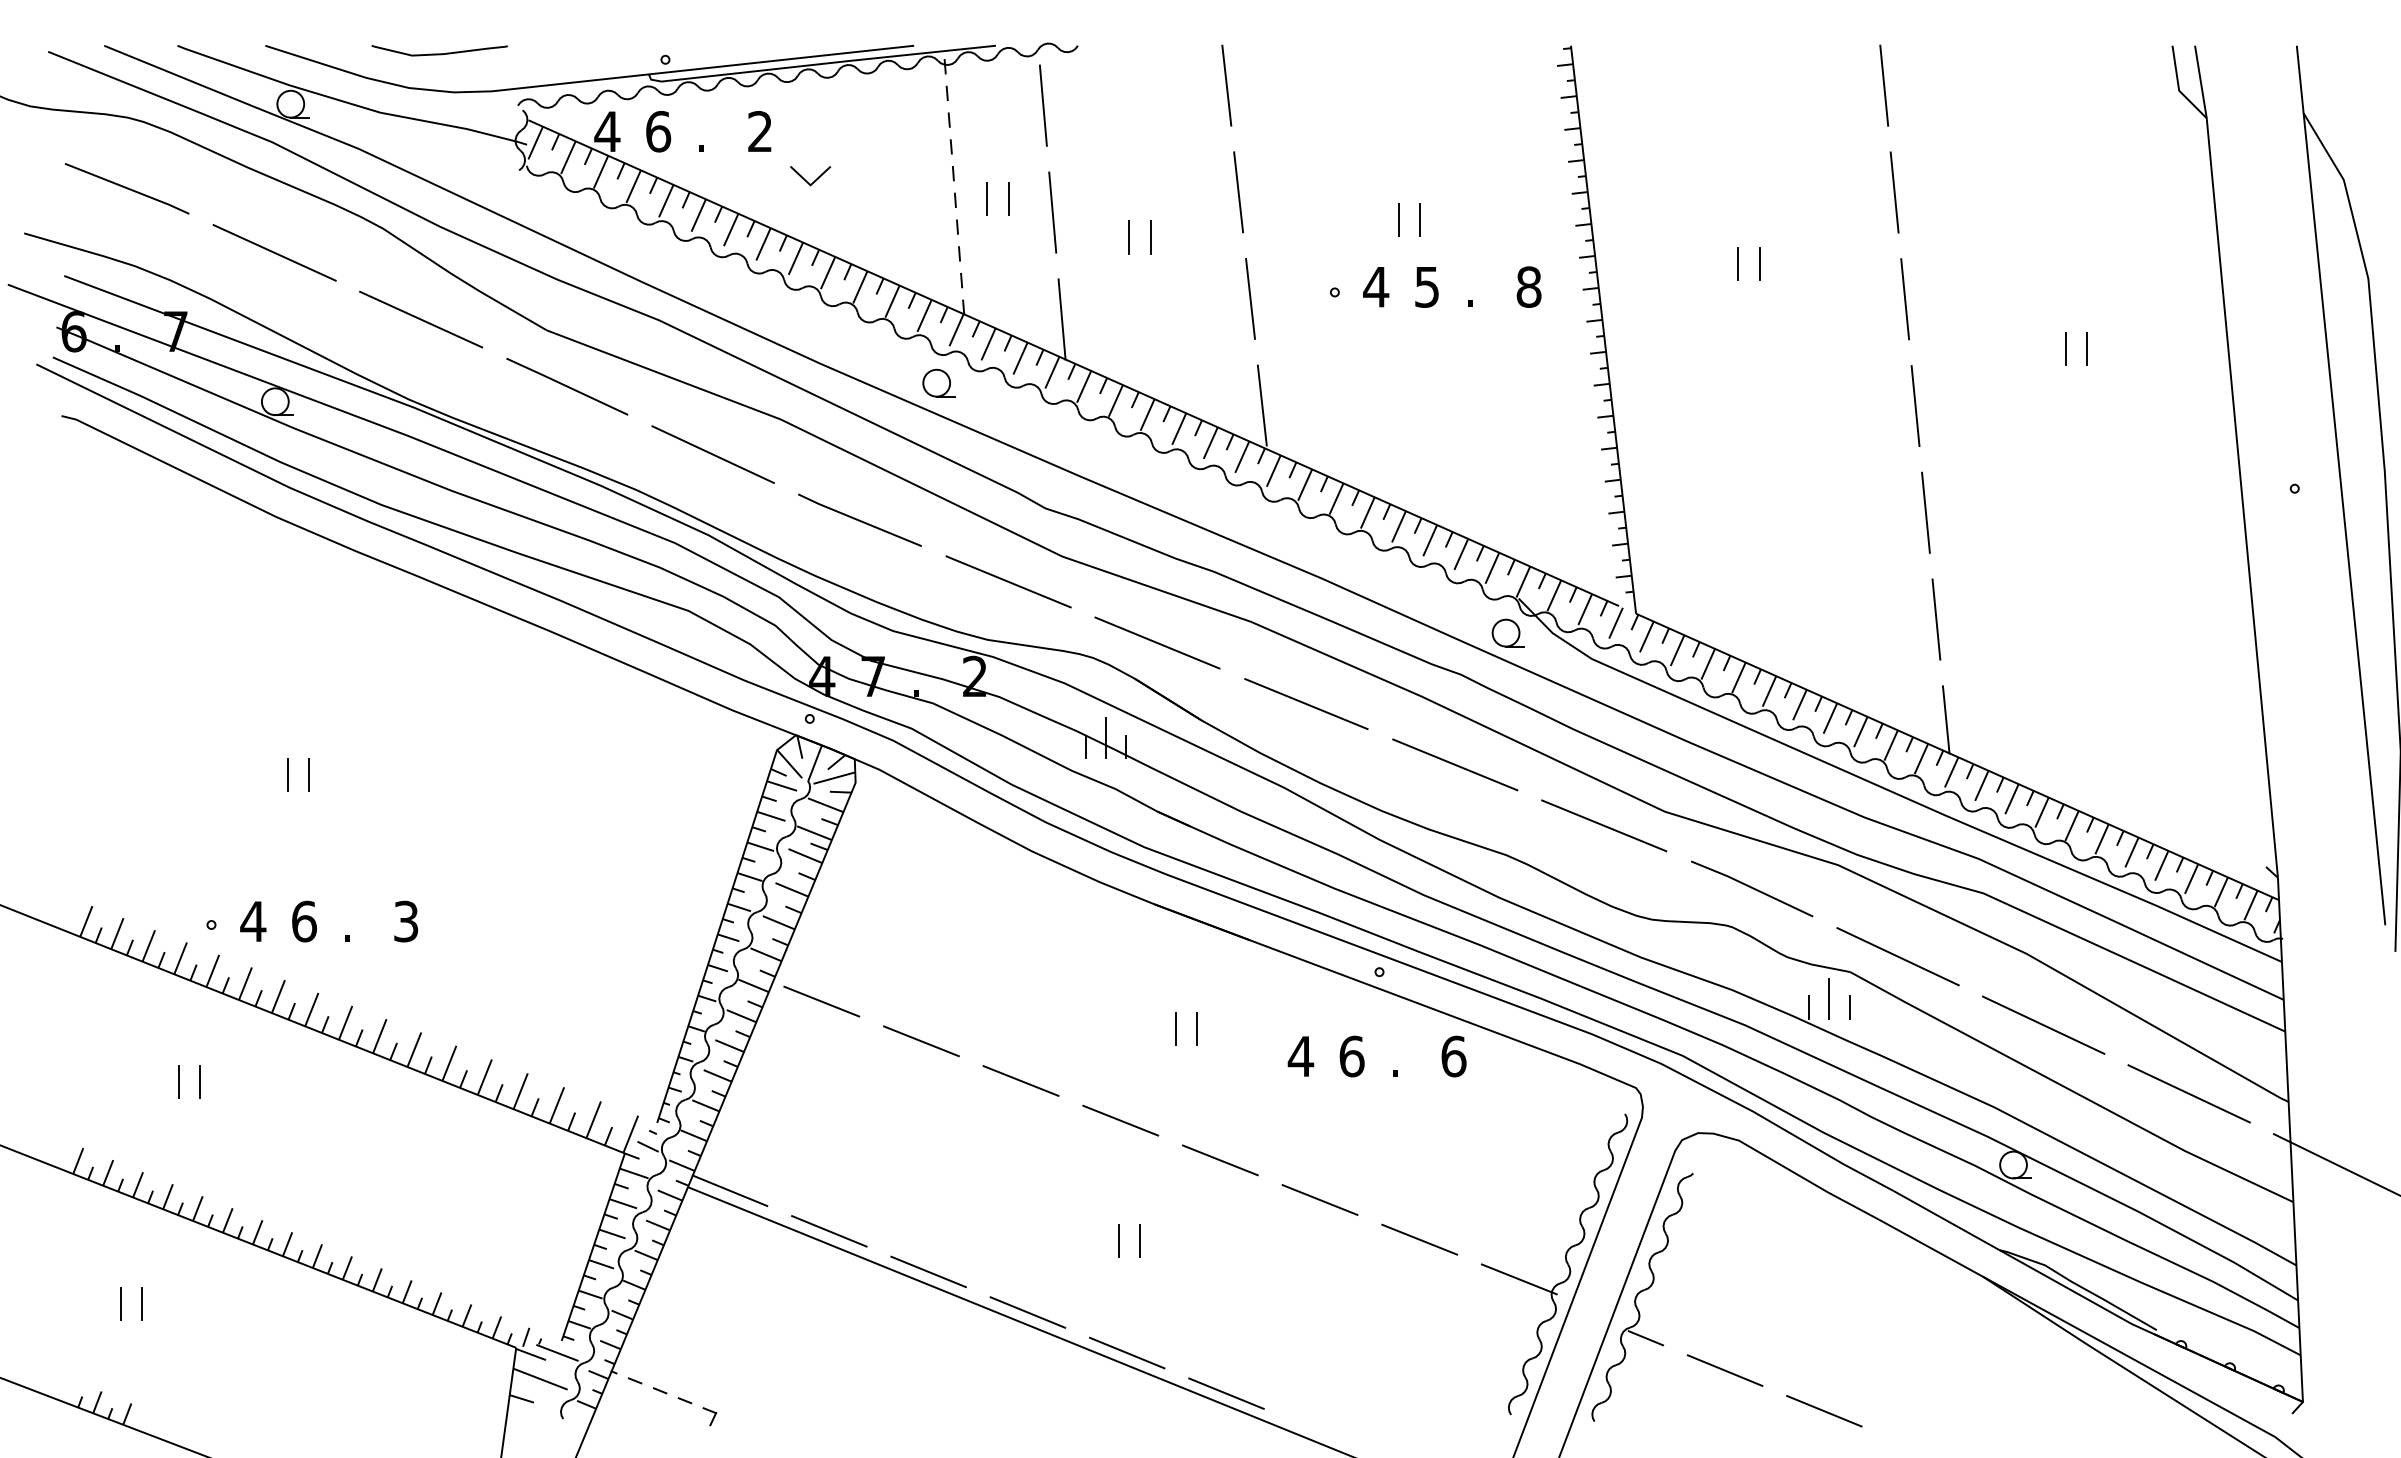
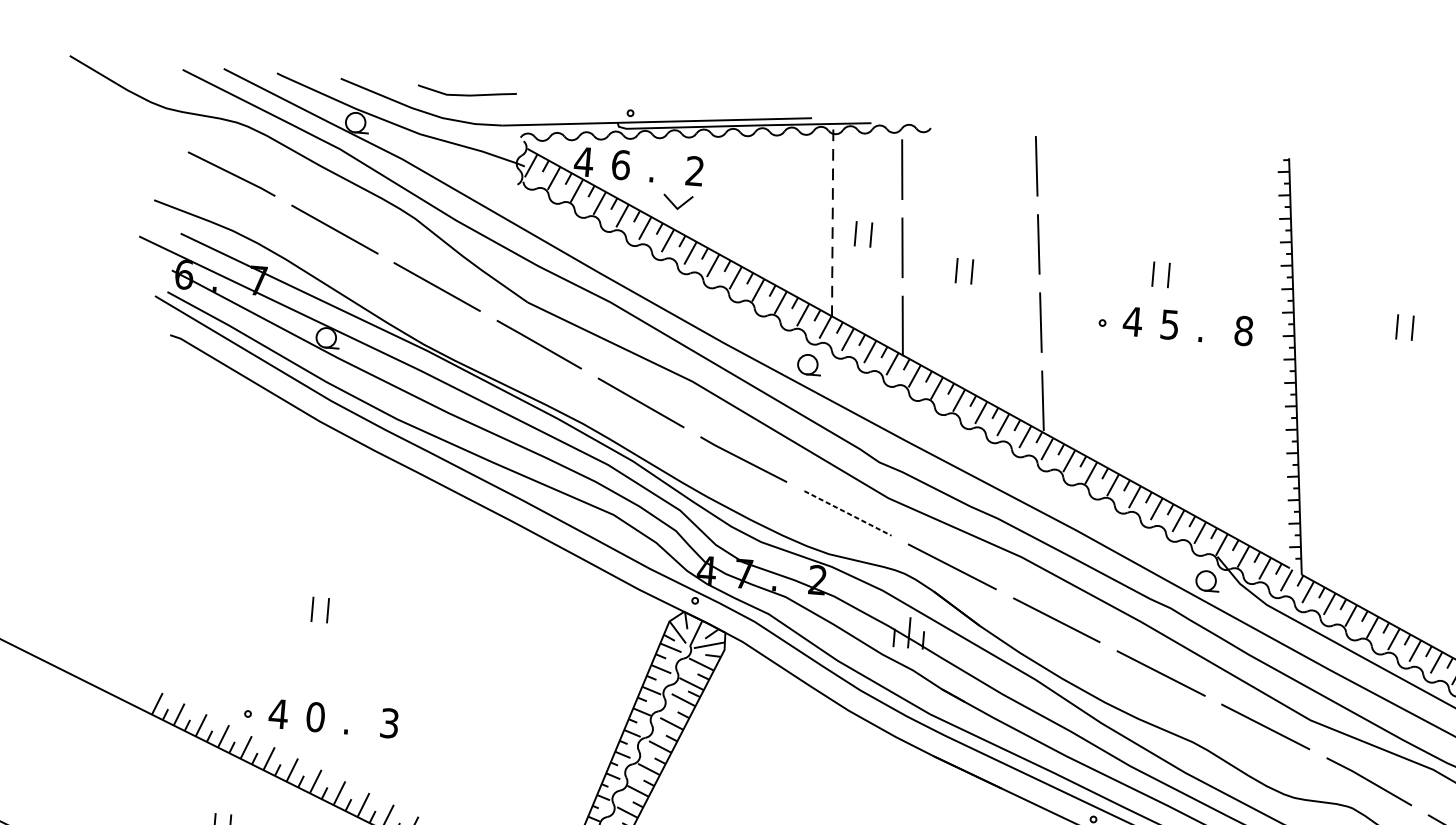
line: (806, 180) -> (674, 205), moved
line: (1009, 582) -> (848, 513), solid -> dashed
text: (304, 921) -> (315, 717), 6 -> 0
line: (821, 1001) -> (686, 806), removed

